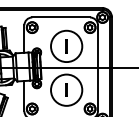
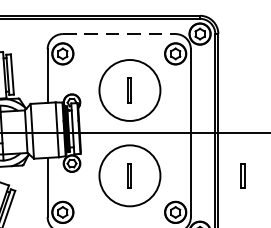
line: (61, 17) -> (119, 34), solid -> dashed
line: (124, 89) -> (242, 174), added

